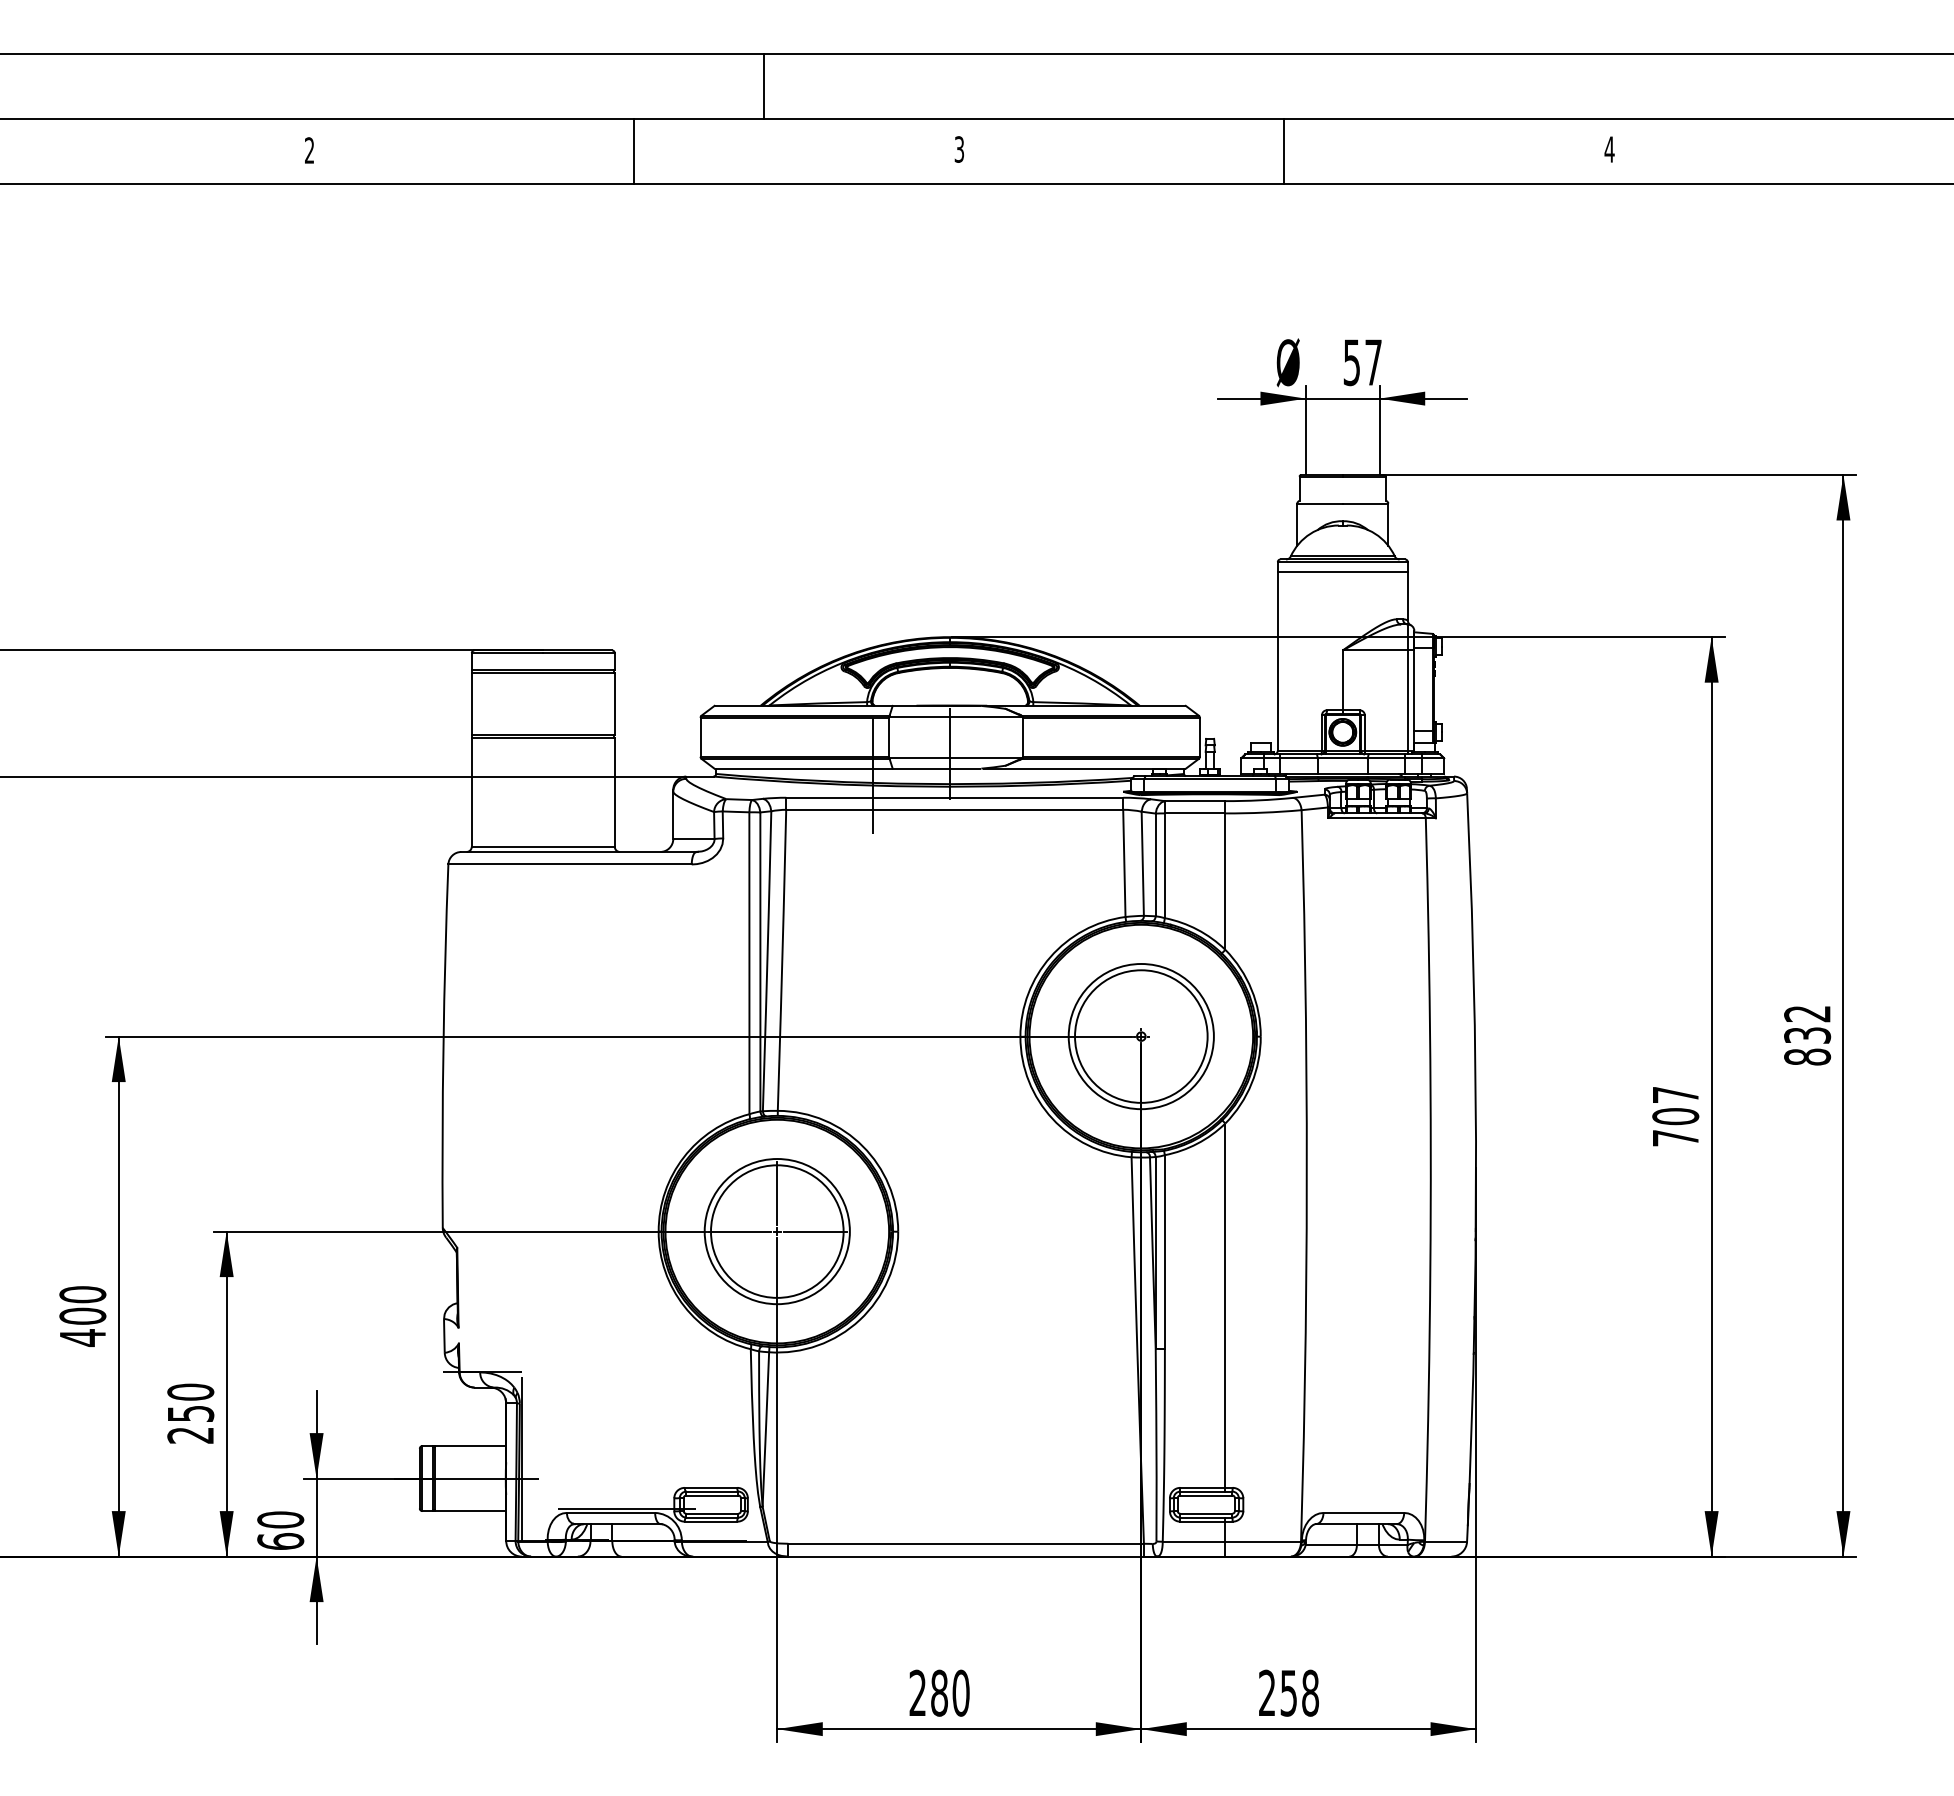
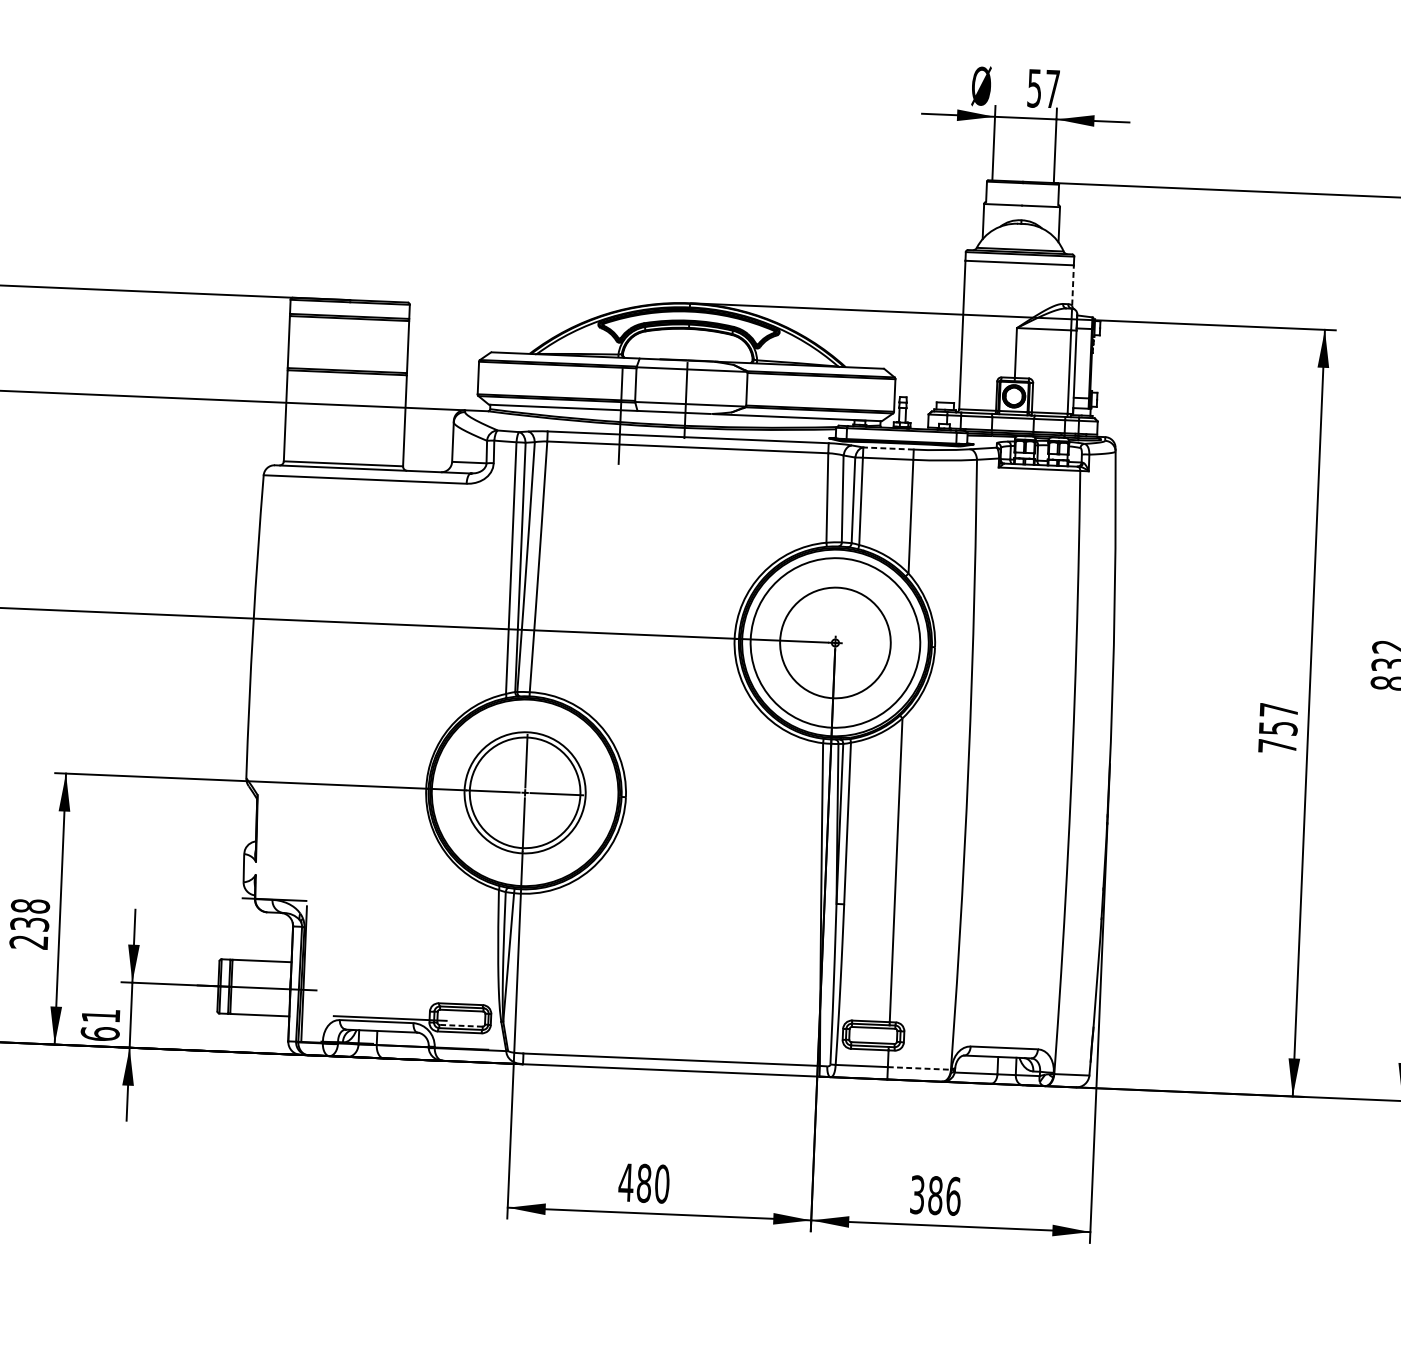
line: (1407, 595) -> (1072, 284), solid -> dashed
line: (1194, 801) -> (888, 448), solid -> dashed
circle: (1140, 1036) -> (834, 642), size x1.4
text: (1675, 1116) -> (1278, 728), 707 -> 757
text: (190, 1402) -> (29, 914), 250 -> 238
line: (711, 1513) -> (460, 1025), solid -> dashed
text: (280, 1519) -> (100, 1015), 60 -> 61
line: (1263, 1541) -> (919, 1068), solid -> dashed
text: (917, 1692) -> (625, 1182), 280 -> 480
text: (1289, 1692) -> (936, 1195), 258 -> 386

